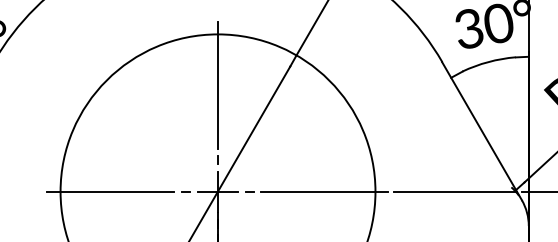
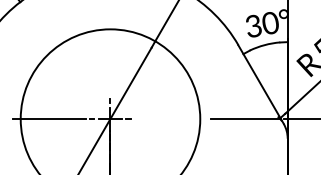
line: (218, 85) -> (110, 58), removed
line: (325, 192) -> (171, 119), removed

